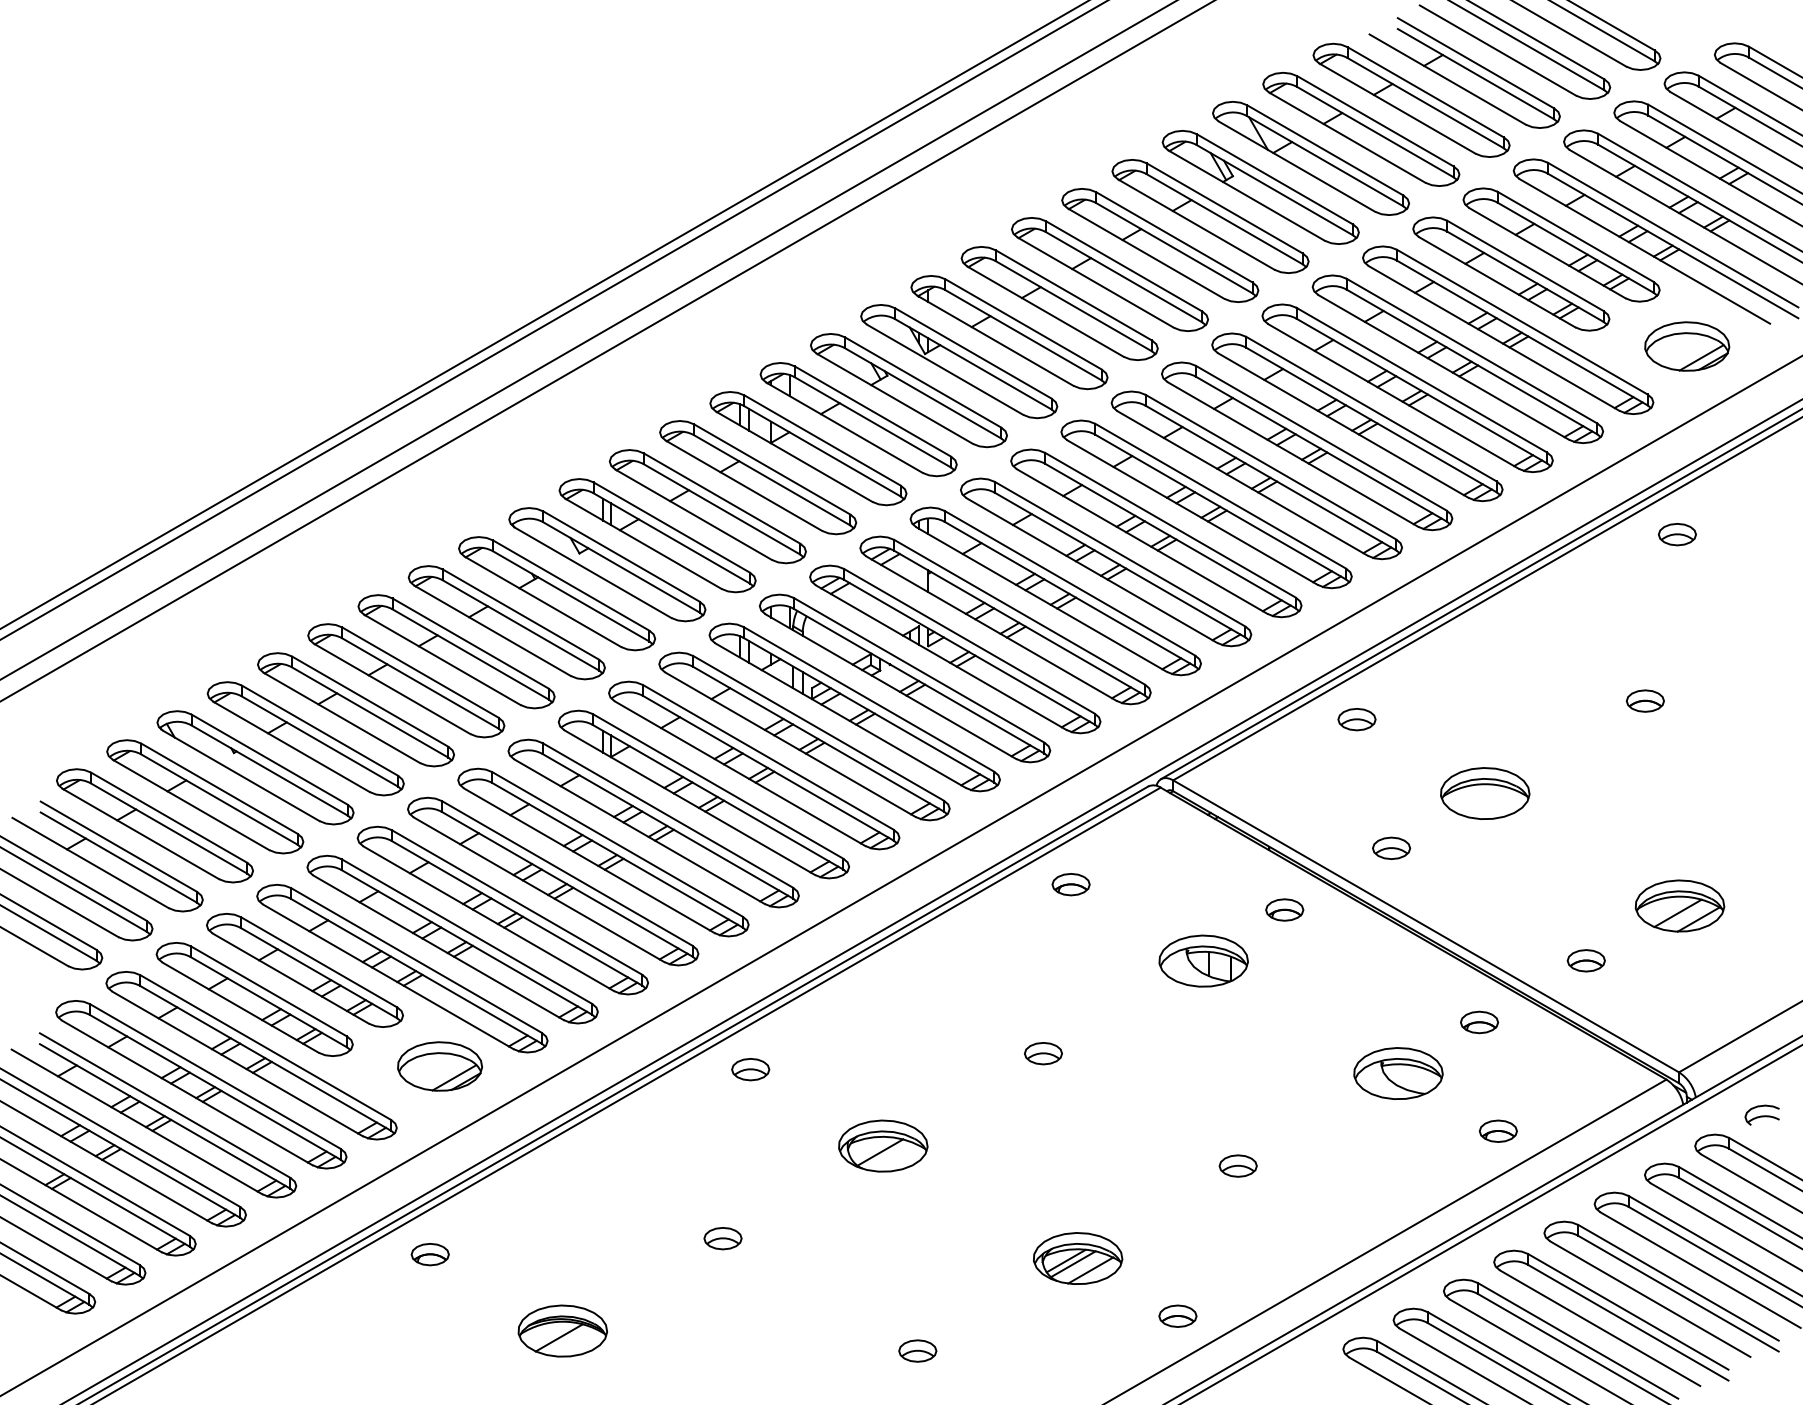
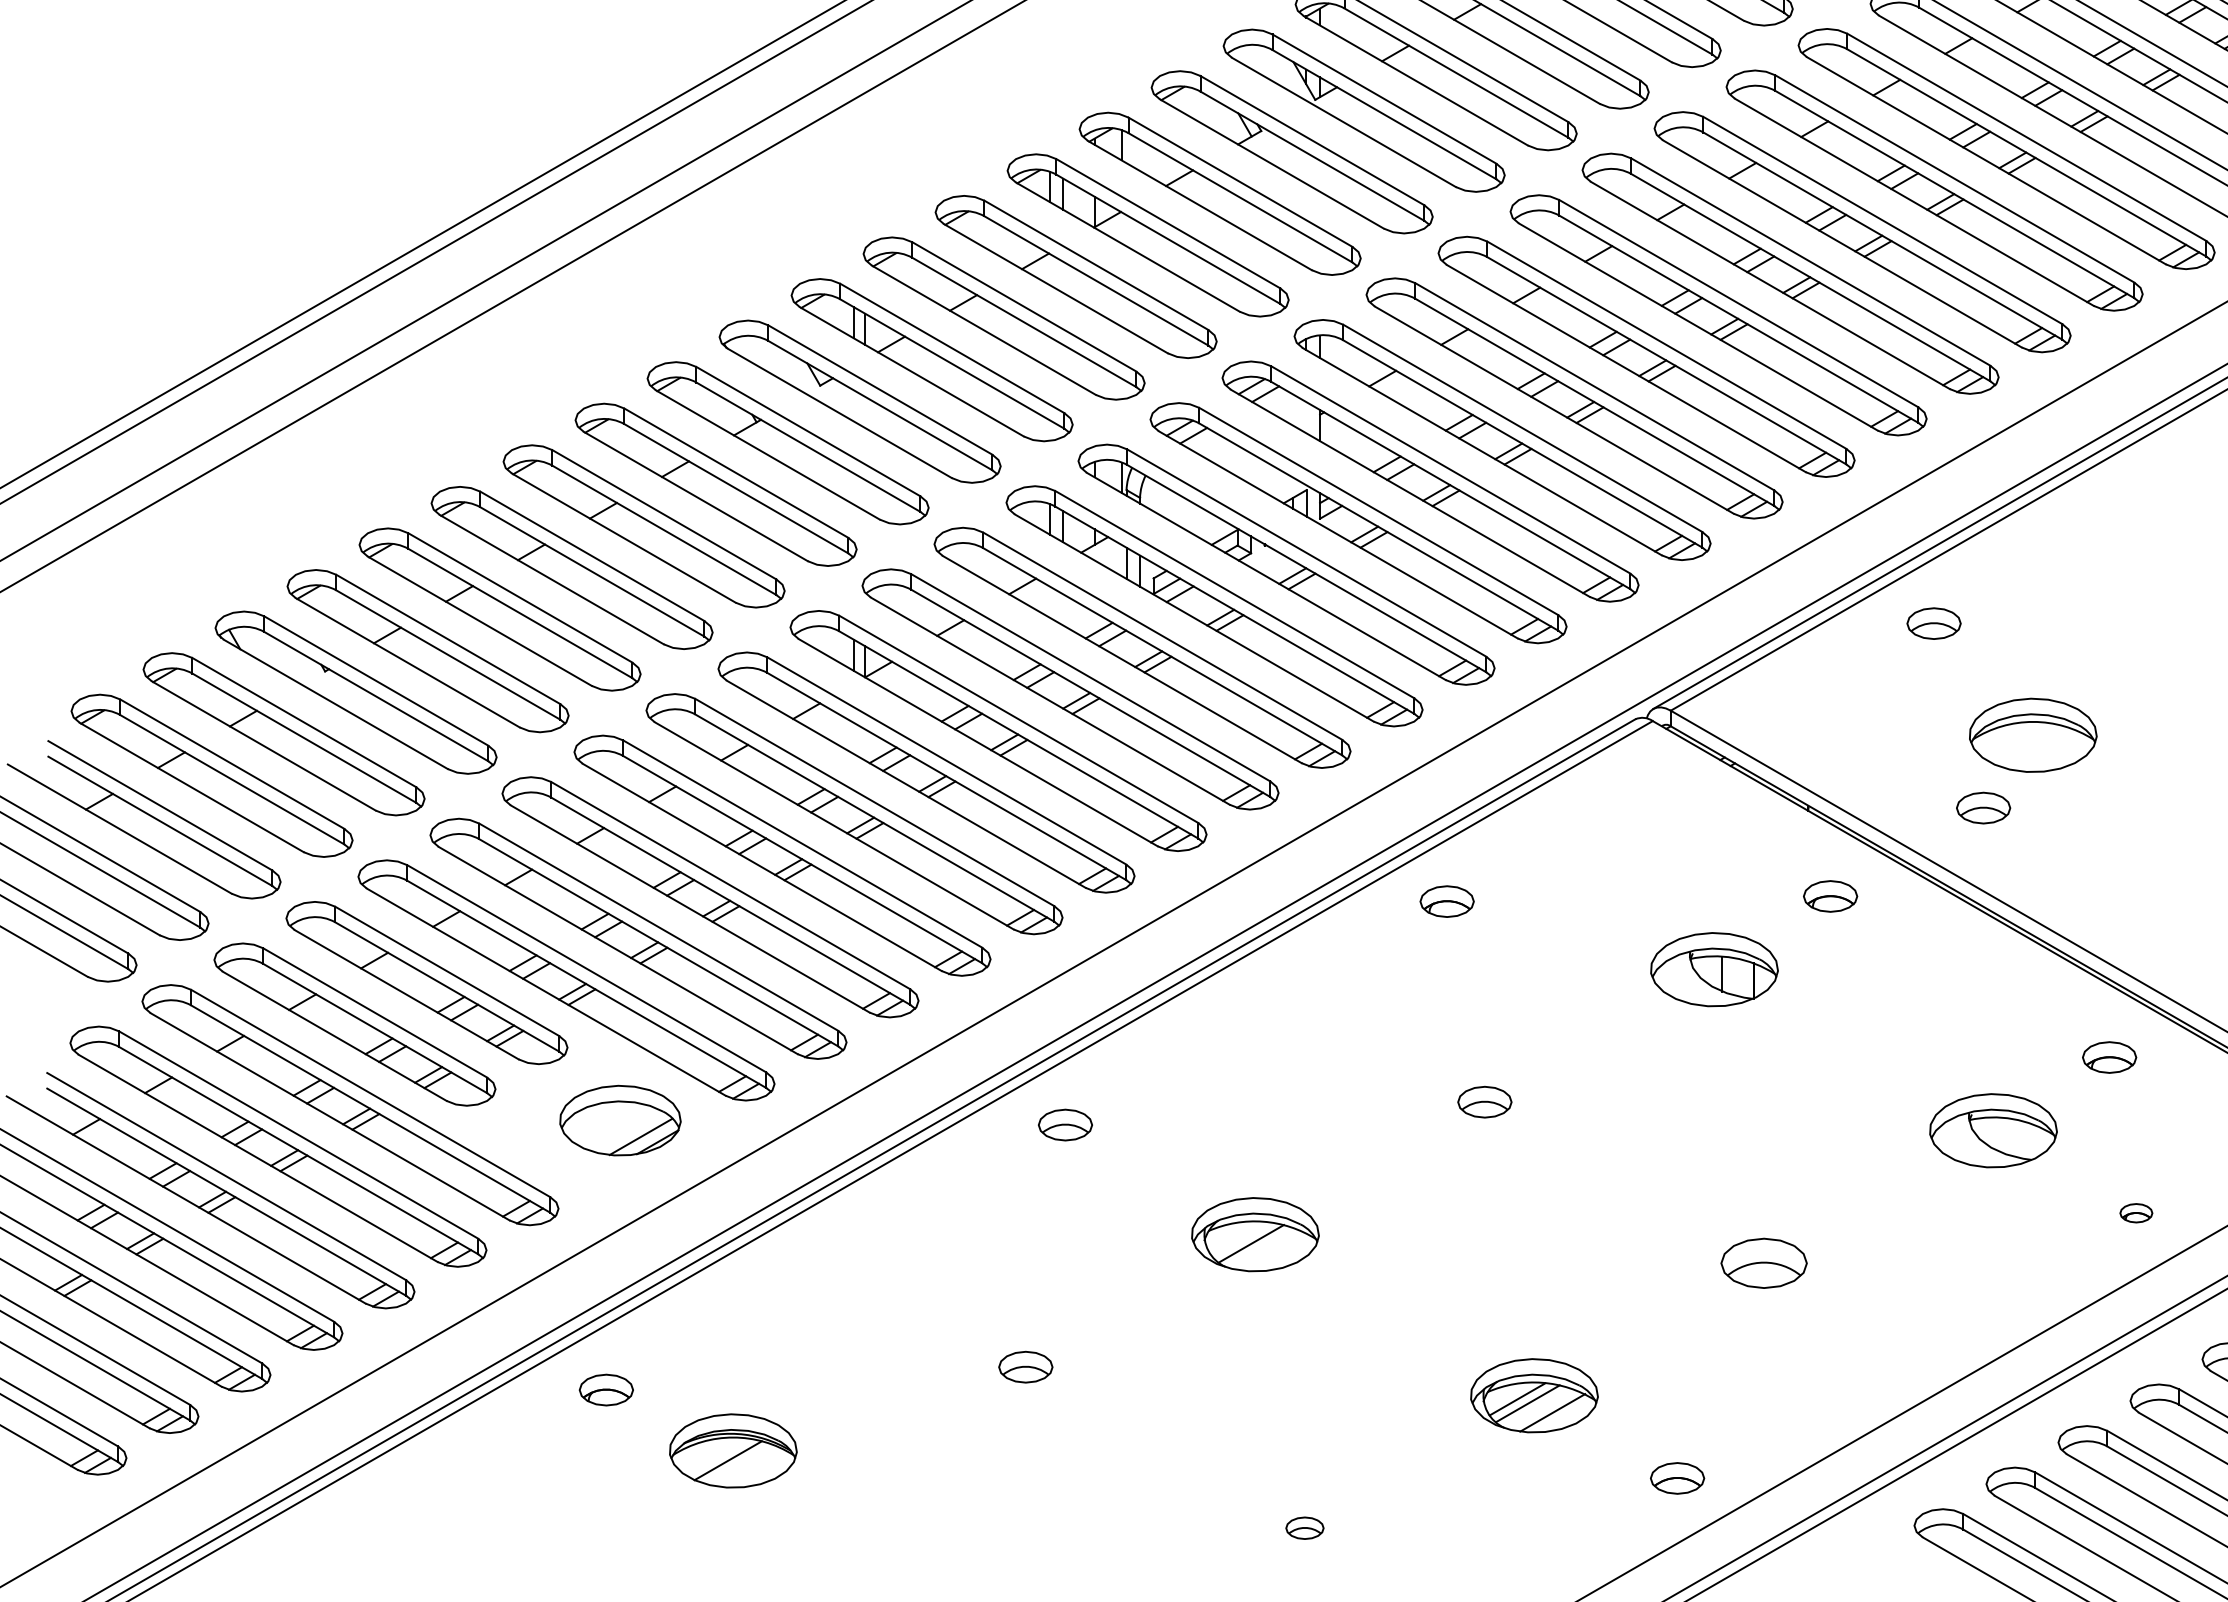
part: (1485, 793) -> (2033, 735), moved
part: (1070, 884) -> (1446, 901), moved
part: (1497, 1130) -> (2135, 1212), size x0.6
part: (1237, 1165) -> (1762, 1262), size x1.6
part: (562, 1330) -> (732, 1450), moved
part: (917, 1350) -> (1304, 1527), size x0.7

